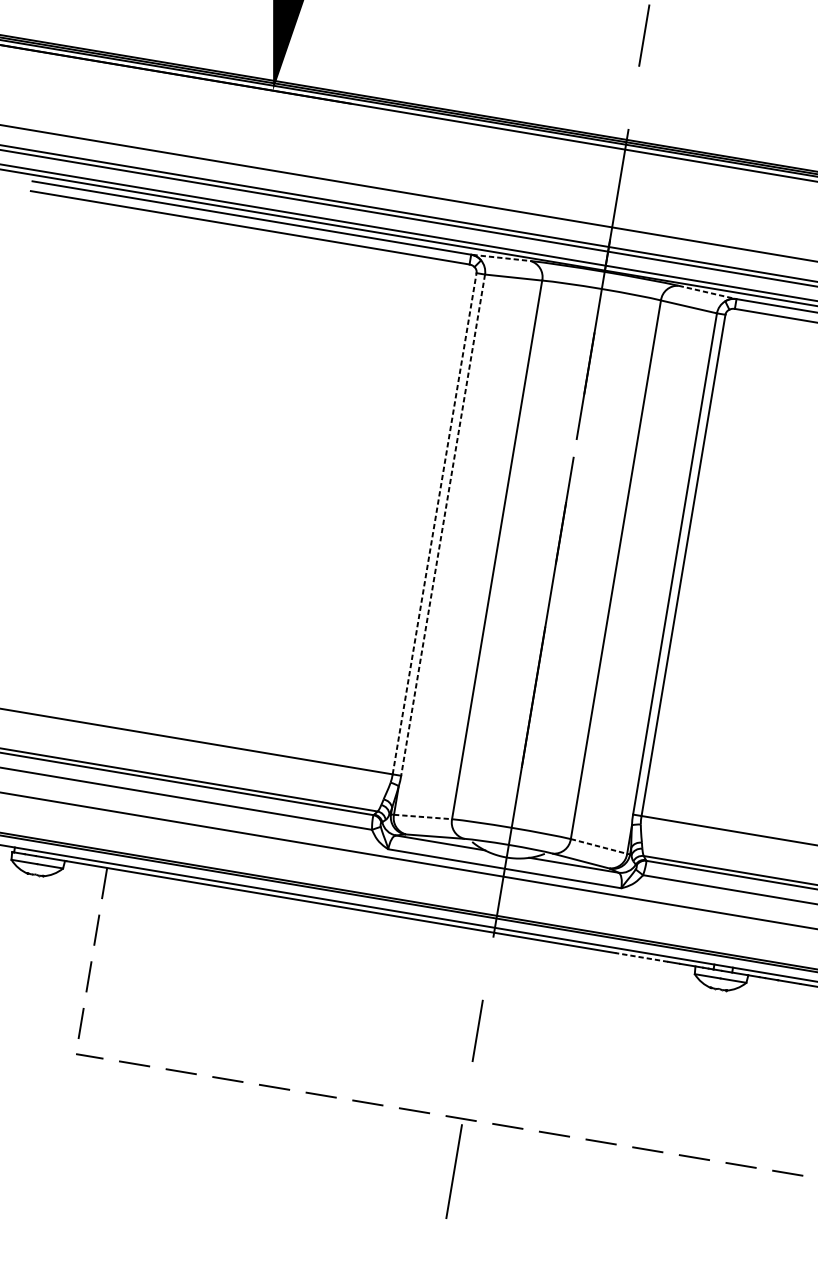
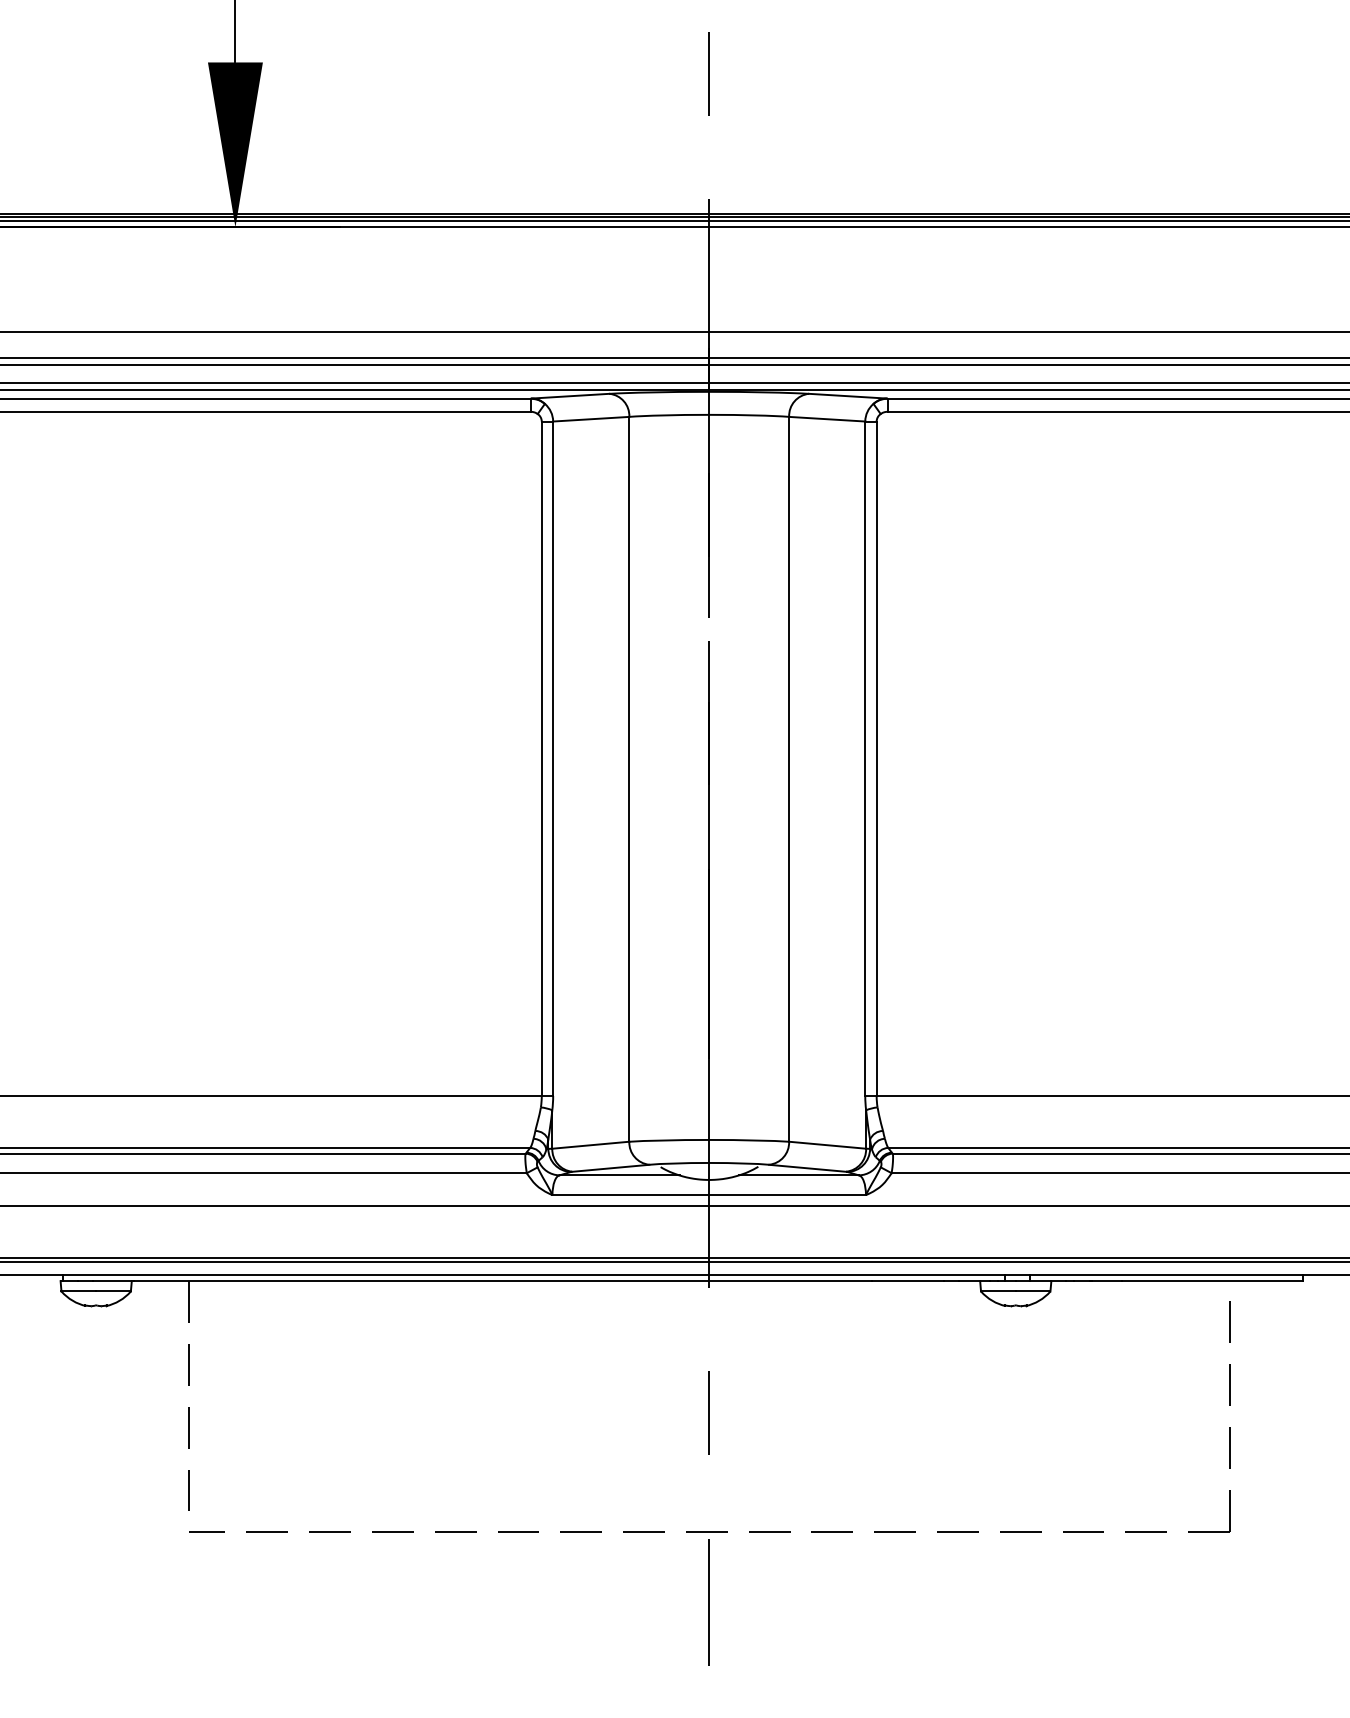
line: (501, 258) -> (570, 396), dashed -> solid
line: (706, 292) -> (847, 396), dashed -> solid
line: (434, 523) -> (541, 758), dashed -> solid
line: (443, 525) -> (553, 759), dashed -> solid
line: (422, 817) -> (590, 1145), dashed -> solid
line: (598, 846) -> (827, 1145), dashed -> solid
line: (642, 957) -> (908, 1281), dashed -> solid

